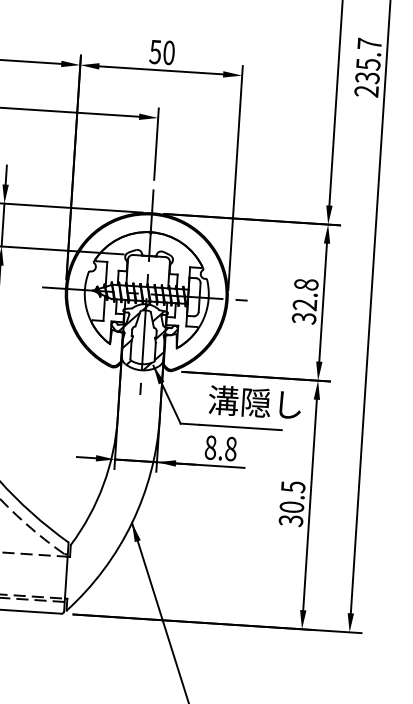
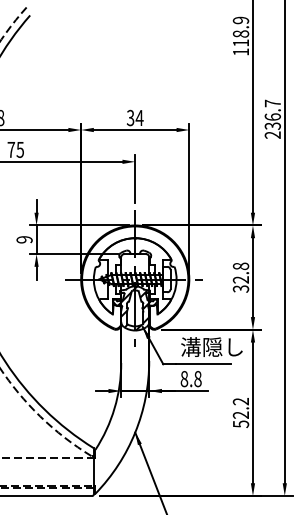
text: (162, 51) -> (135, 117), 50 -> 34
text: (367, 63) -> (272, 116), 235.7 -> 236.7
text: (291, 503) -> (240, 412), 30.5 -> 52.2

